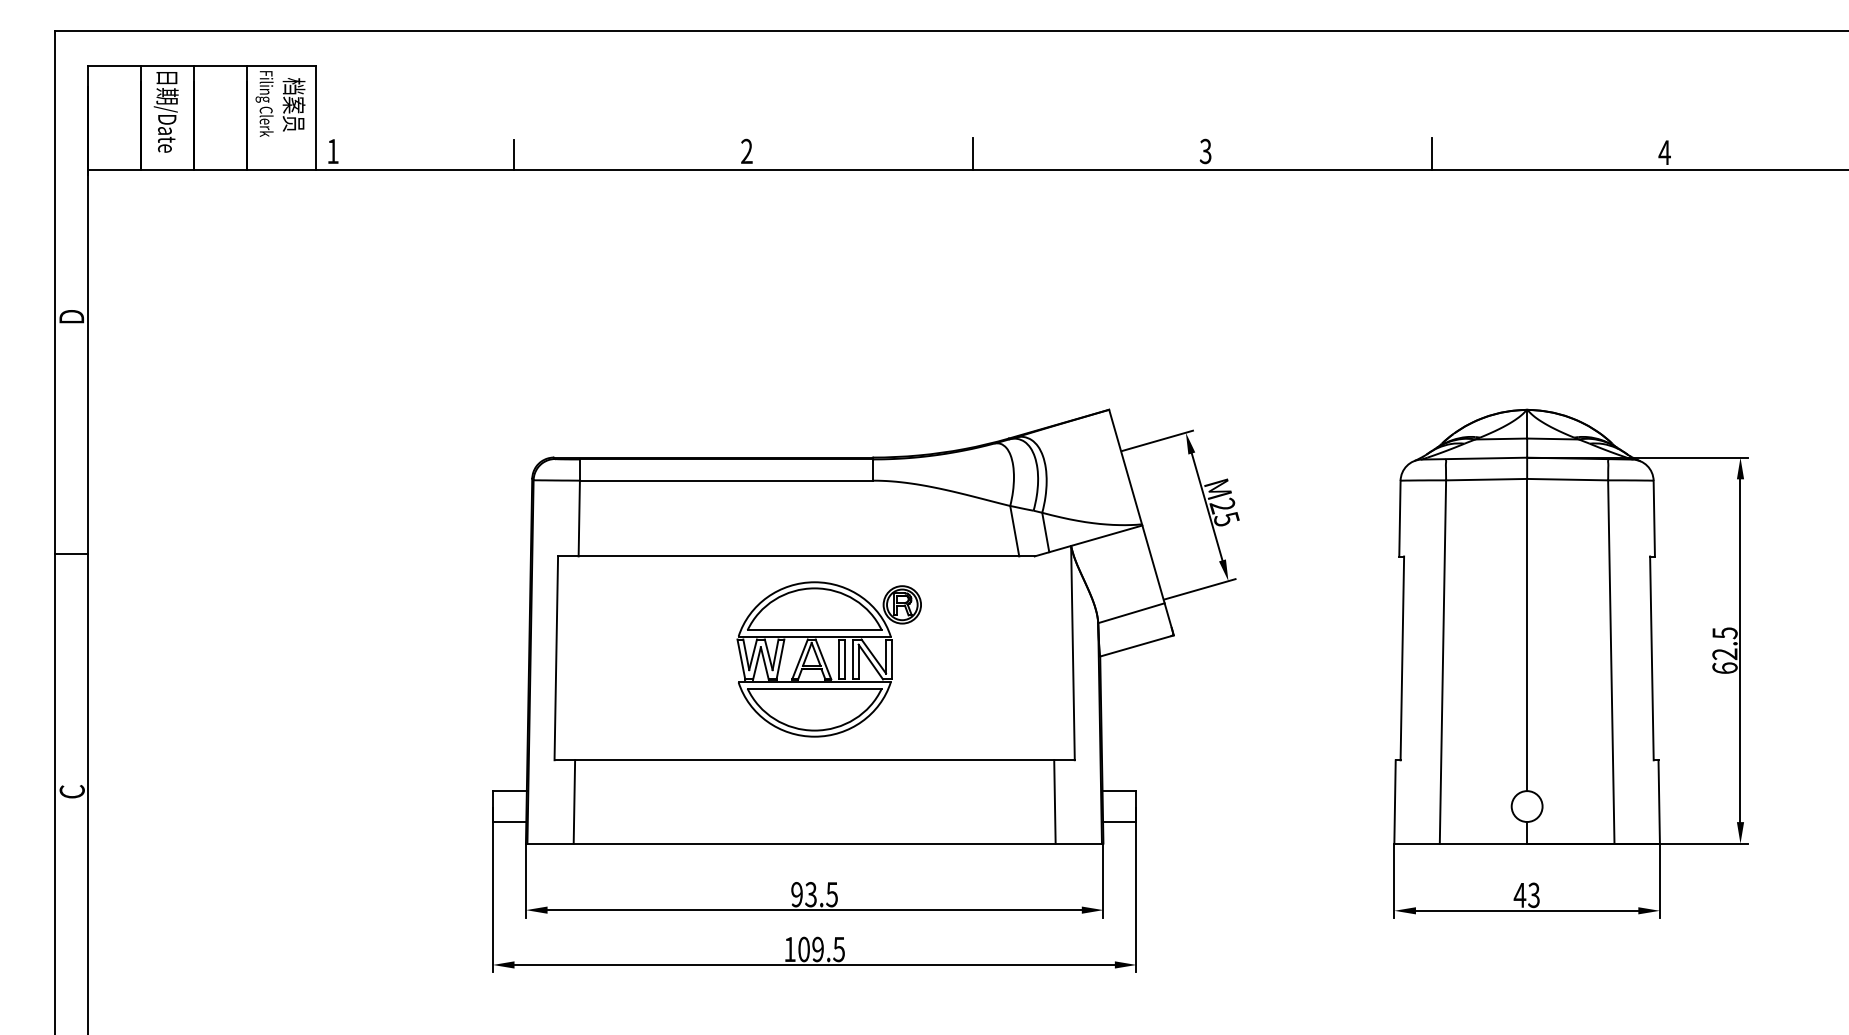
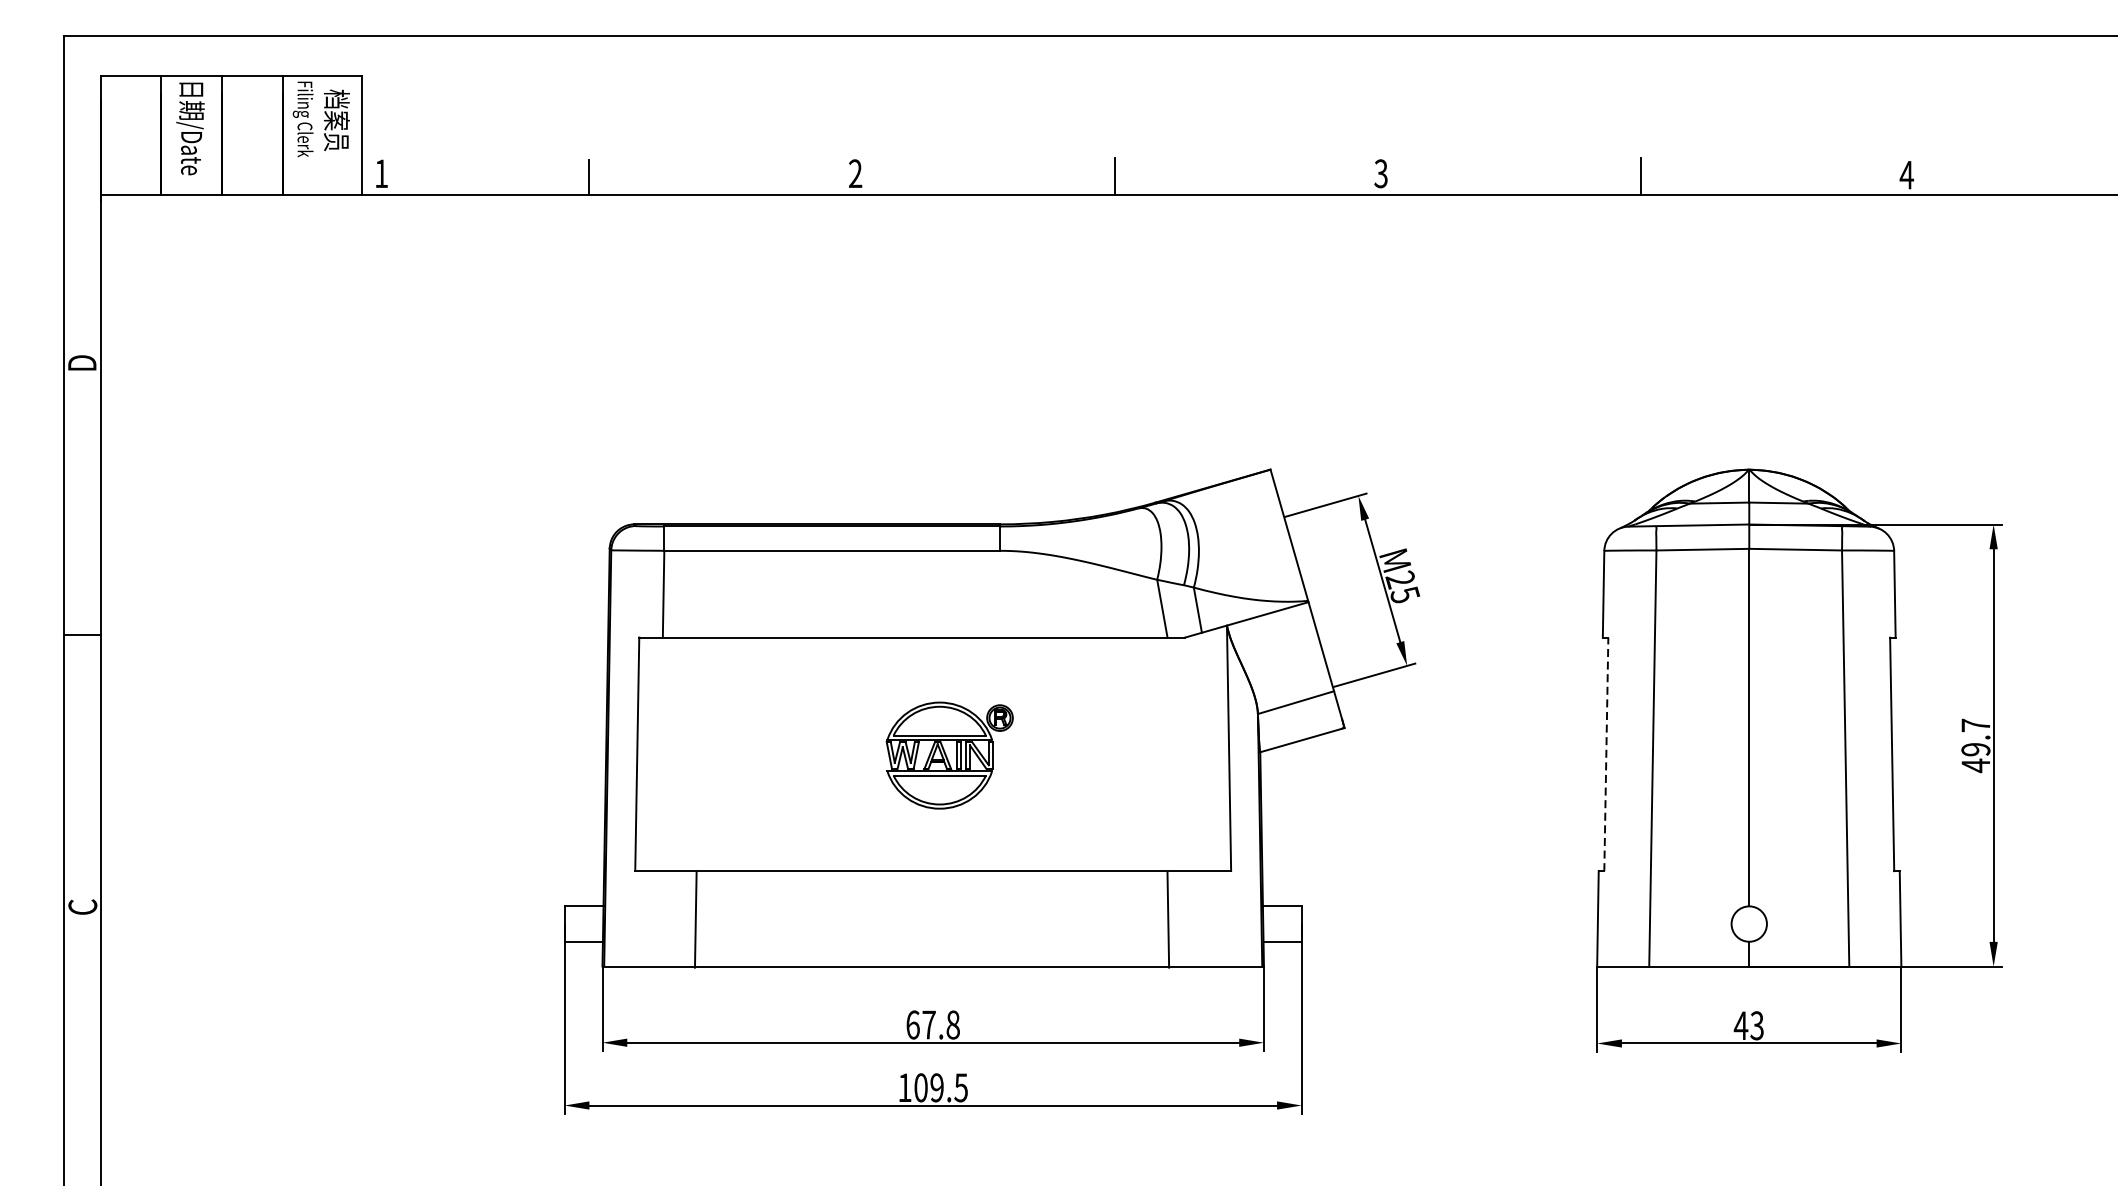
text: (1724, 650) -> (1975, 745), 62.5 -> 49.7
line: (1402, 658) -> (1606, 754), solid -> dashed
part: (828, 659) -> (949, 755), size x0.6
line: (574, 801) -> (695, 919), moved
line: (1054, 801) -> (1167, 919), moved
text: (814, 894) -> (933, 1024), 93.5 -> 67.8

